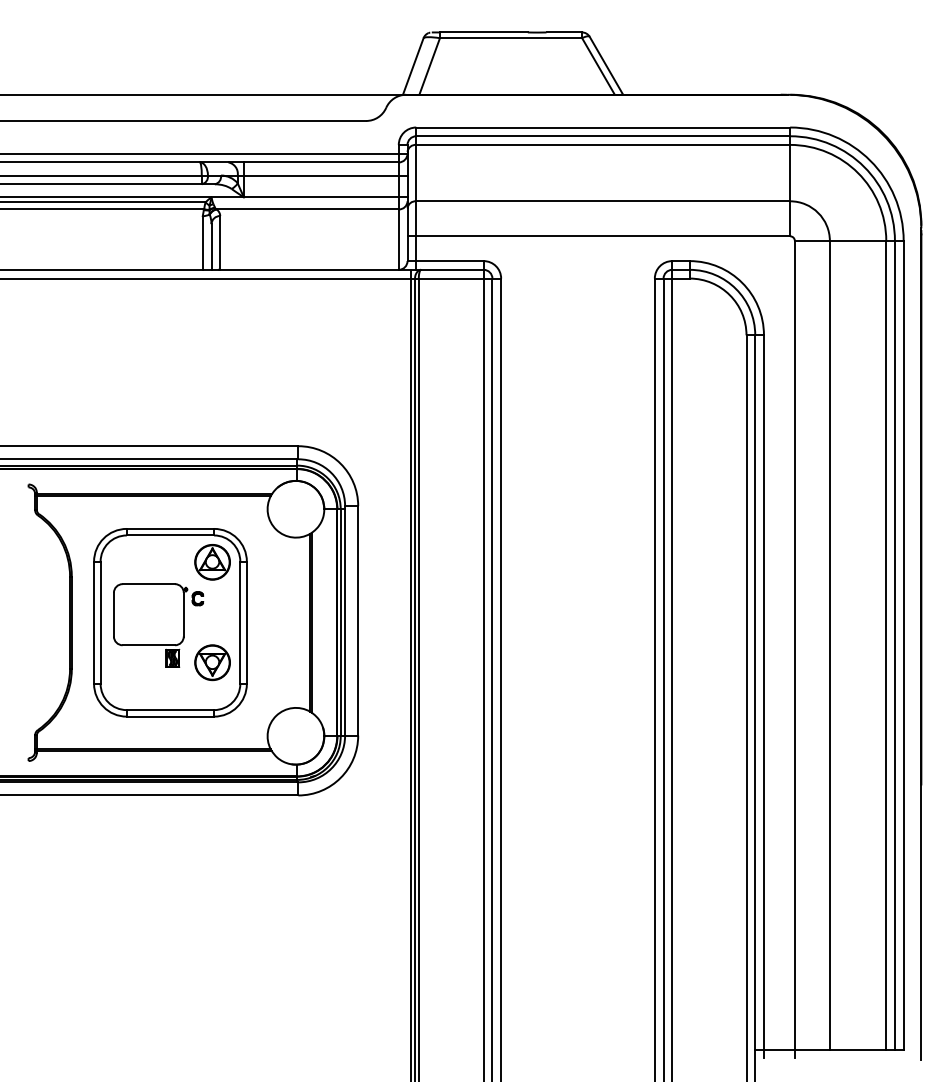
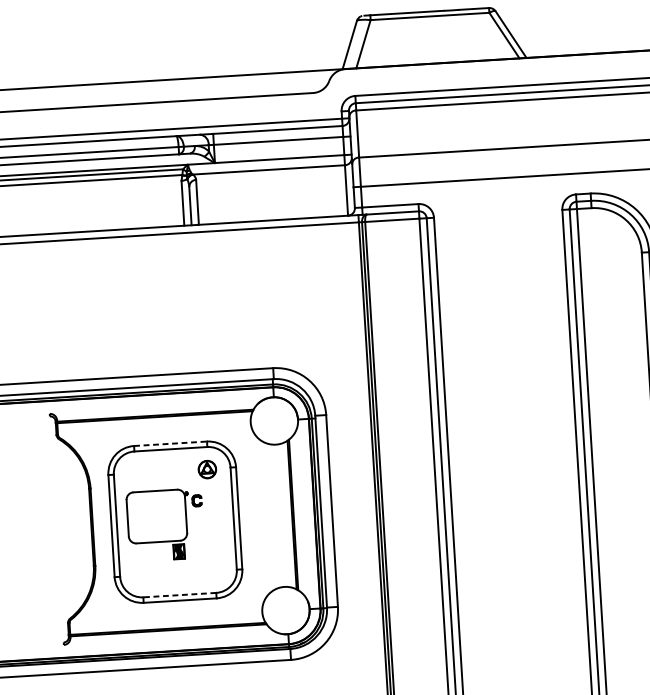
line: (170, 528) -> (170, 443), solid -> dashed
part: (212, 562) -> (207, 469), size x0.6
part: (212, 662) -> (212, 553), removed
line: (170, 710) -> (179, 595), solid -> dashed

